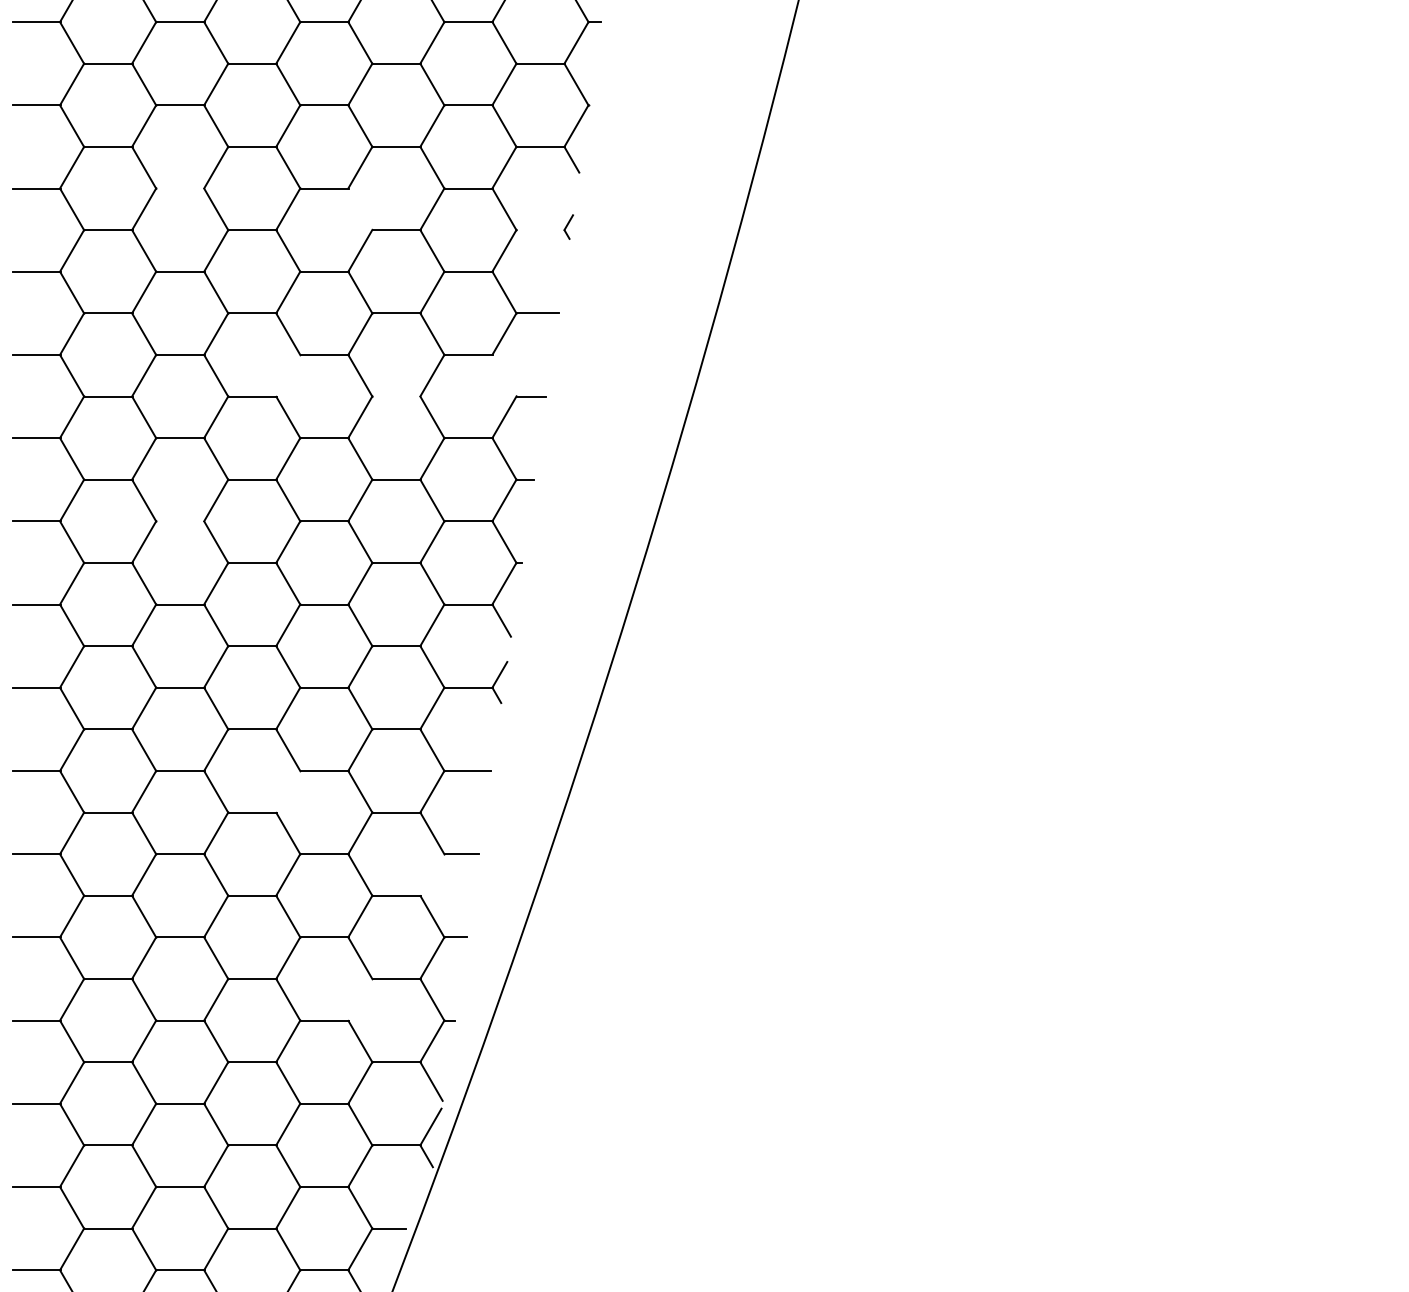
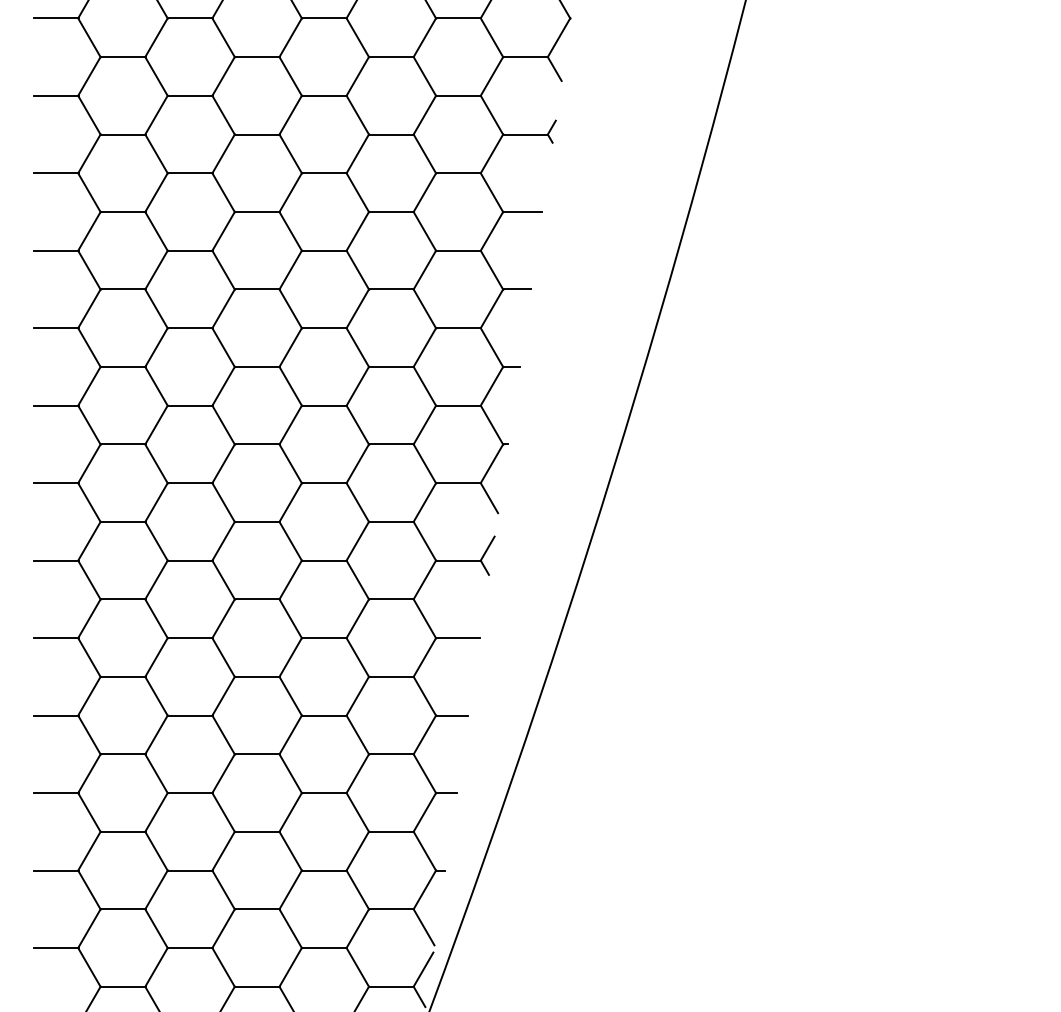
line: (180, 188) -> (190, 95), added
line: (360, 209) -> (357, 115), added
line: (541, 230) -> (526, 134), added
line: (288, 375) -> (290, 269), added
line: (504, 375) -> (492, 269), added
line: (396, 396) -> (391, 289), added
line: (180, 521) -> (190, 405), added
line: (288, 791) -> (290, 657), added
line: (432, 874) -> (424, 734), added
line: (360, 999) -> (357, 850), added

